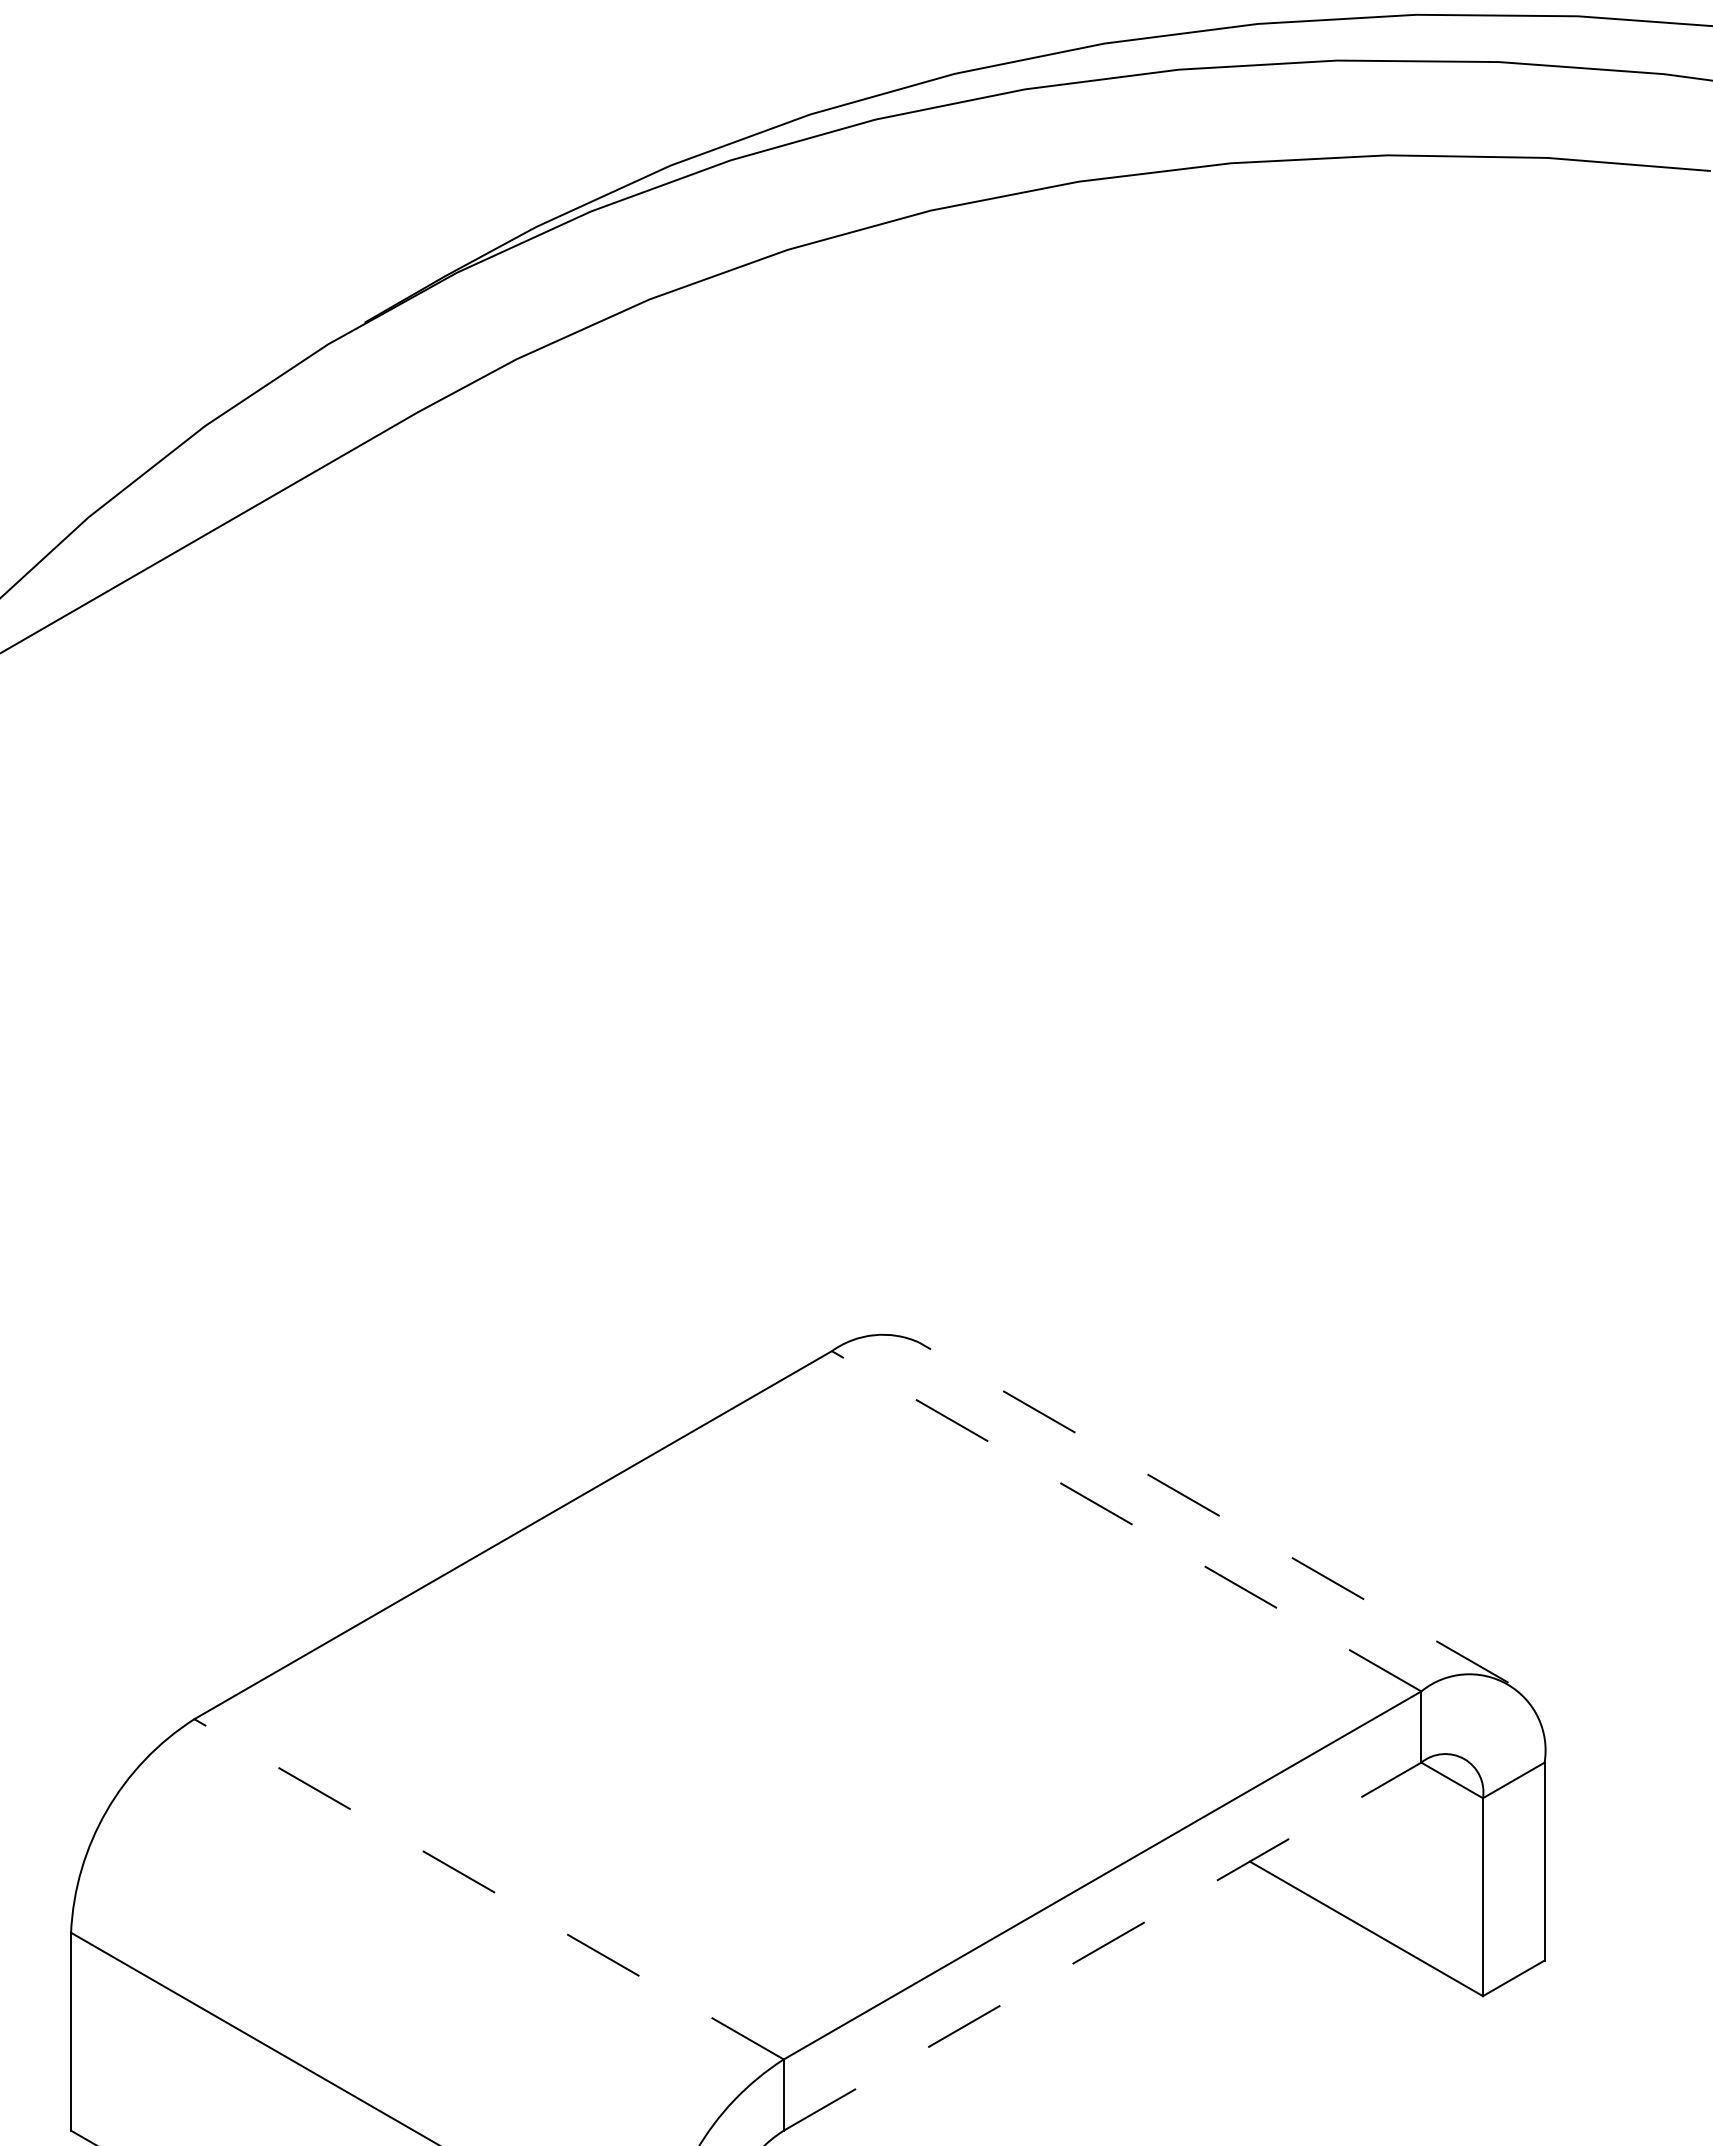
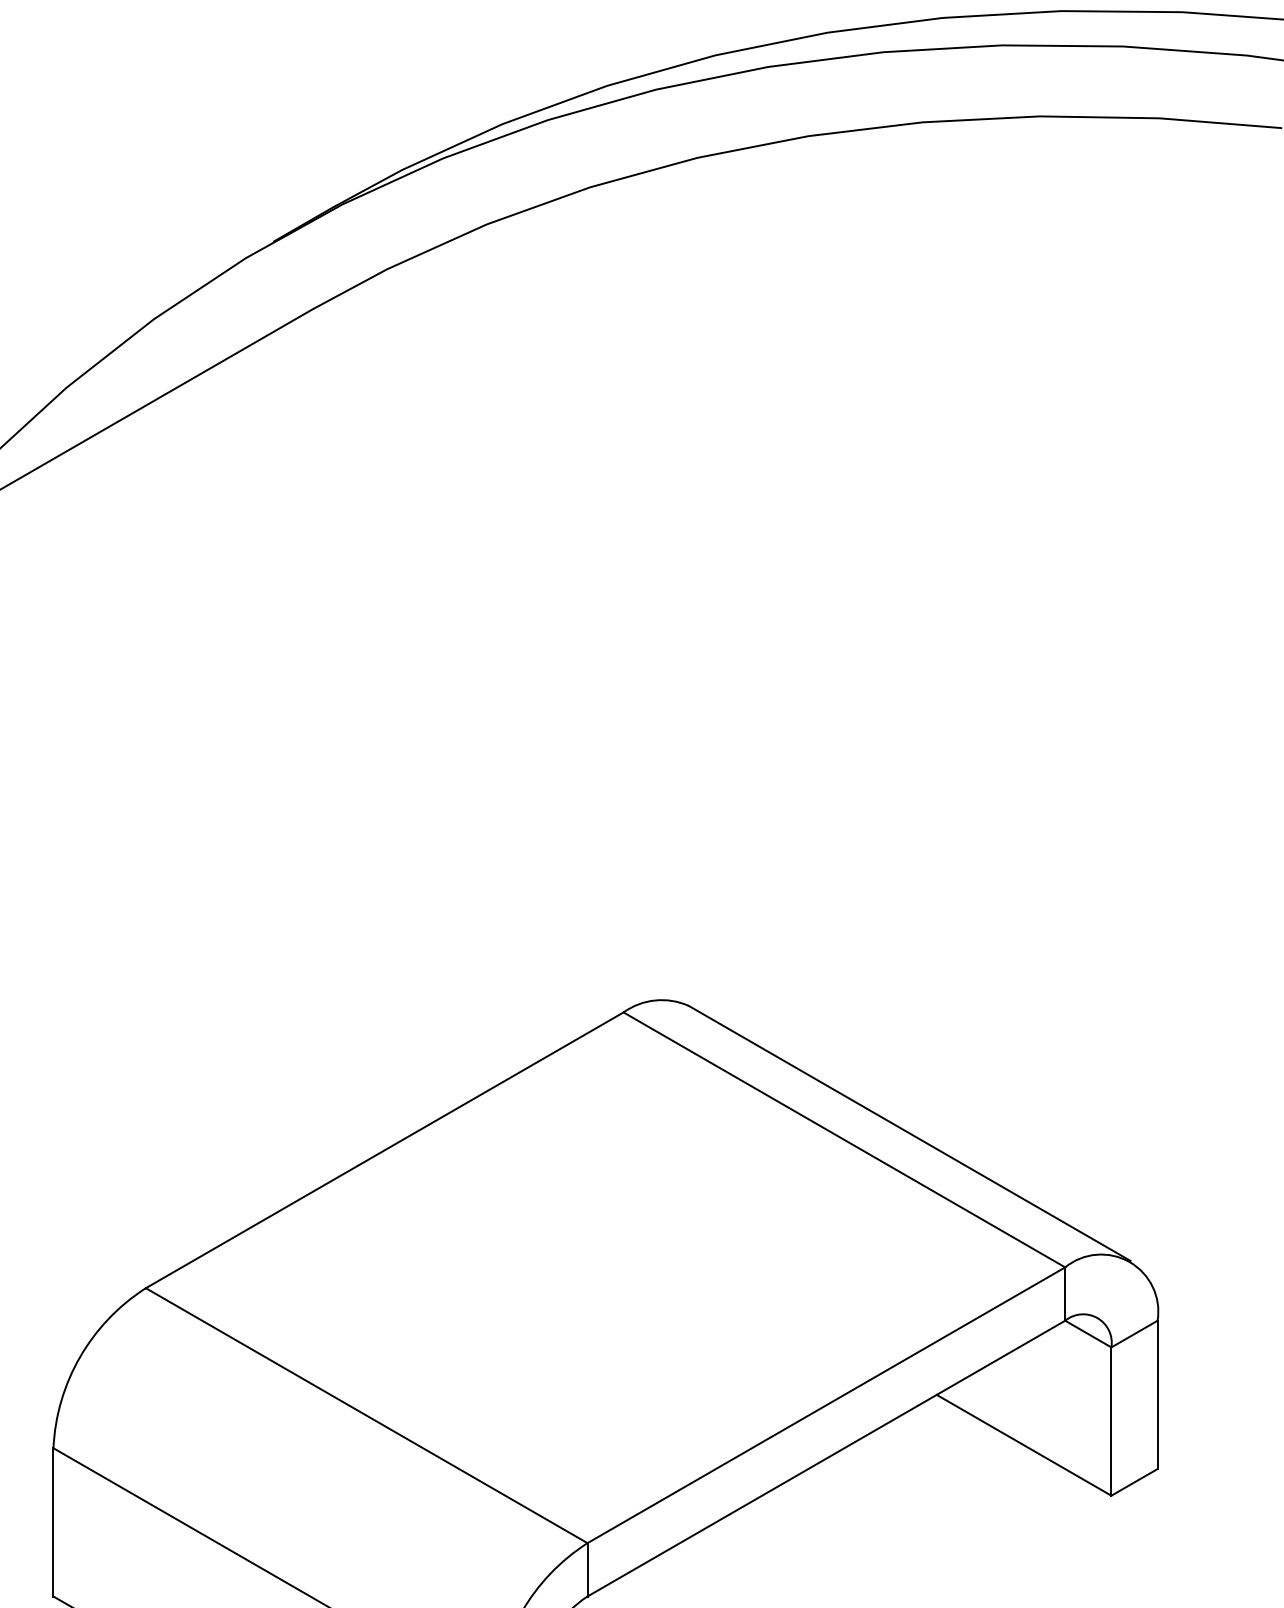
line: (1213, 1512) -> (909, 1133), dashed -> solid
line: (1126, 1521) -> (844, 1140), dashed -> solid
line: (488, 1889) -> (366, 1415), dashed -> solid
line: (1103, 1946) -> (827, 1458), dashed -> solid

